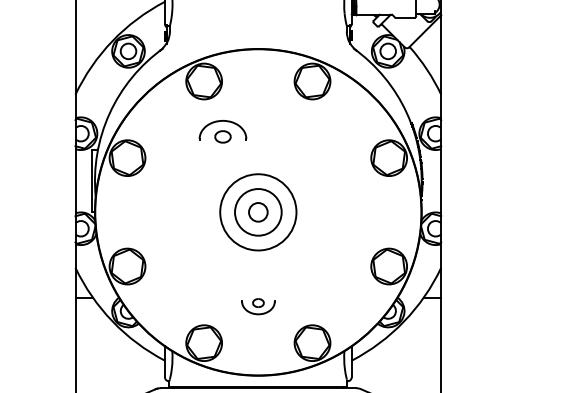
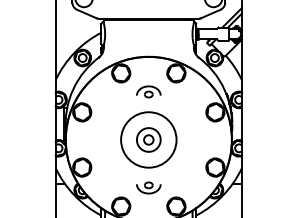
part: (222, 130) -> (148, 91), moved
circle: (257, 211) -> (148, 139), size x1.43
part: (257, 305) -> (148, 187), size x1.43

